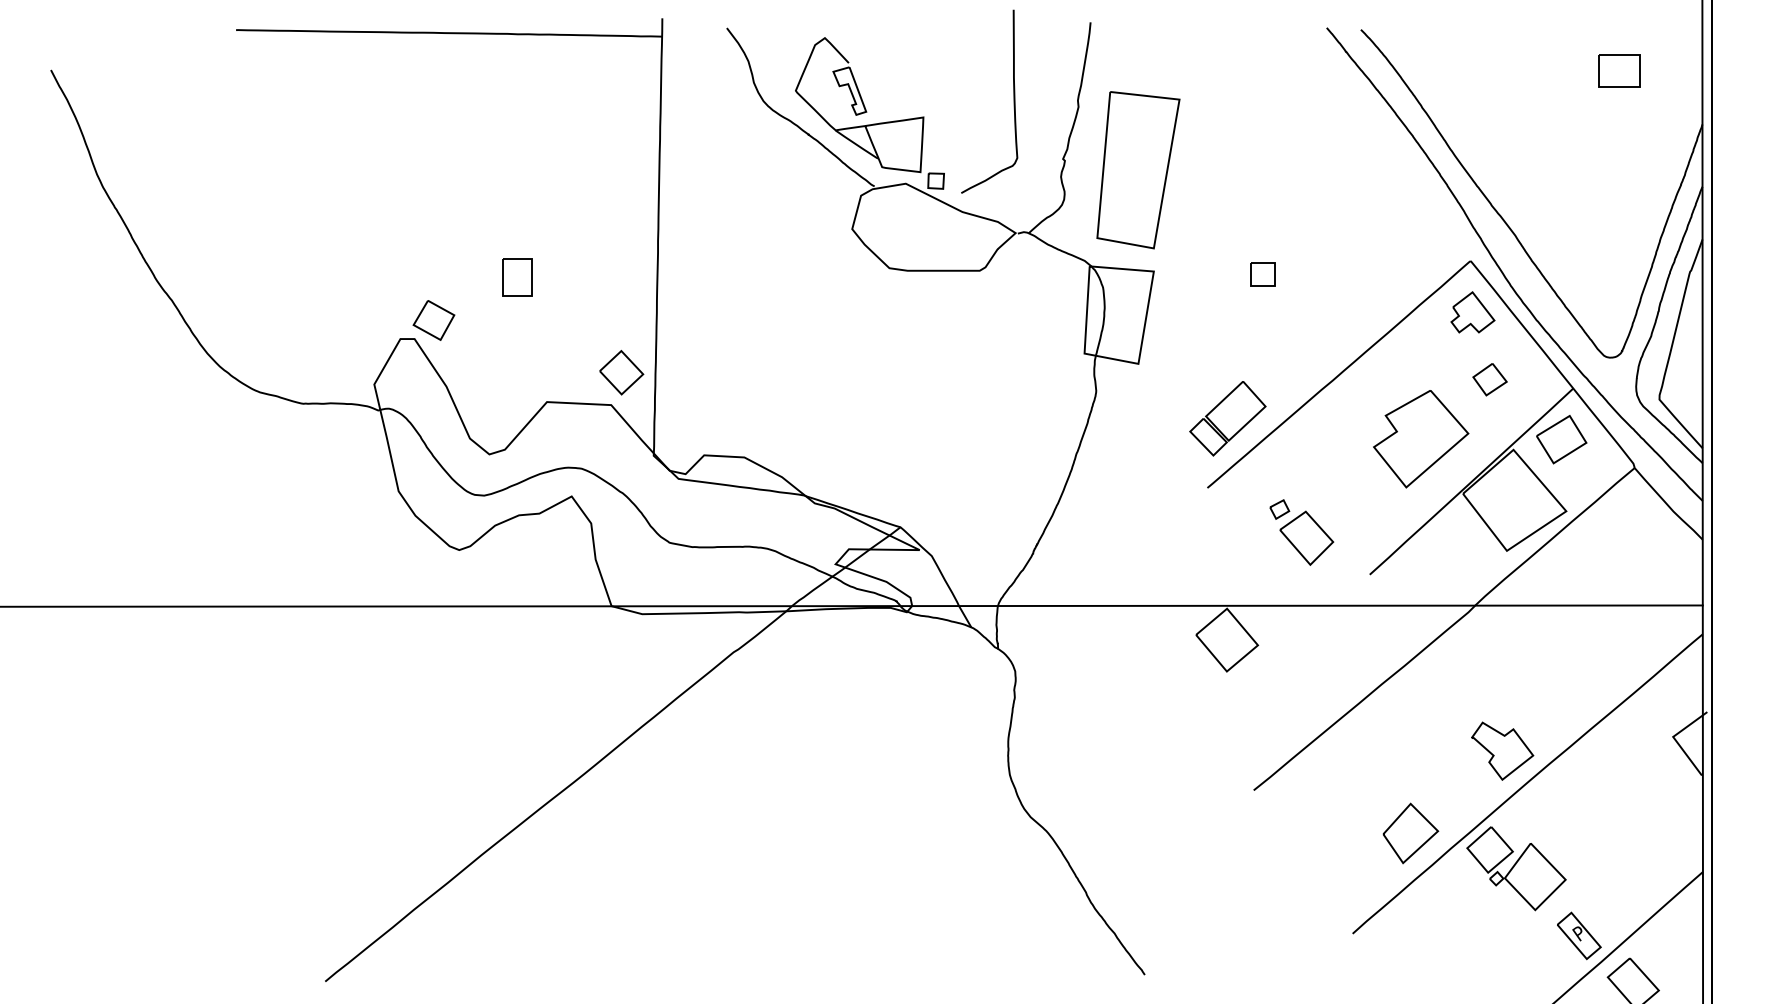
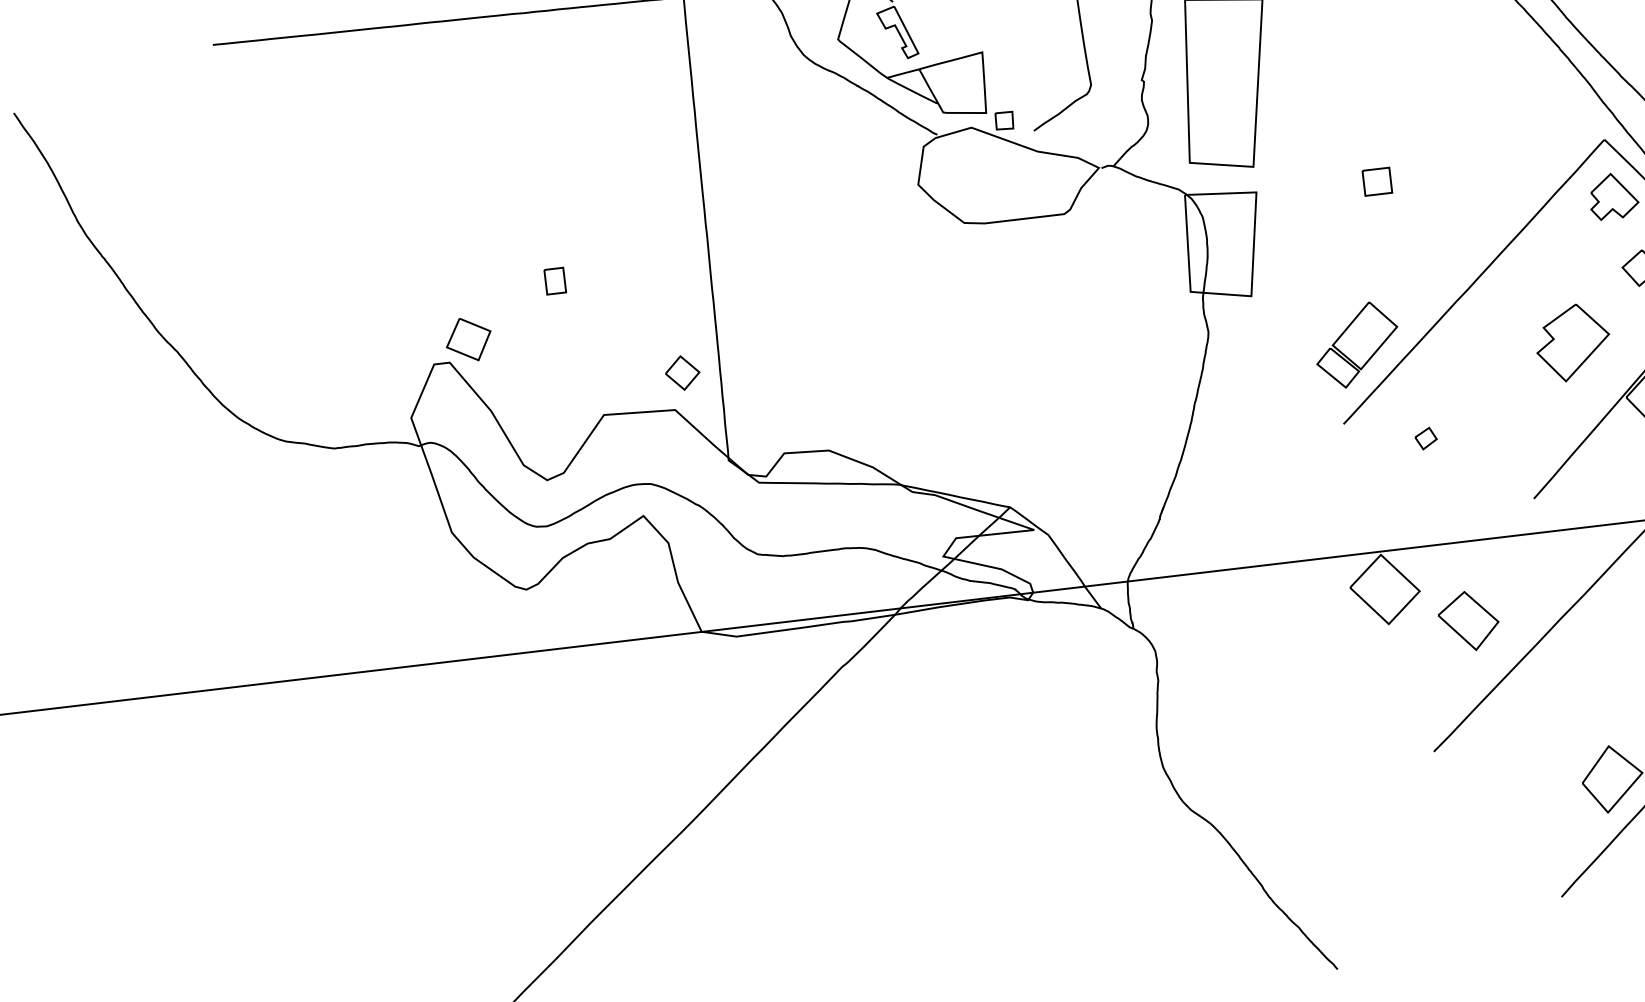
part: (517, 277) -> (555, 281), size x0.6
part: (621, 372) -> (682, 372), size x0.7
part: (1421, 439) -> (1573, 342), size x0.7
part: (1306, 537) -> (1468, 620), moved

